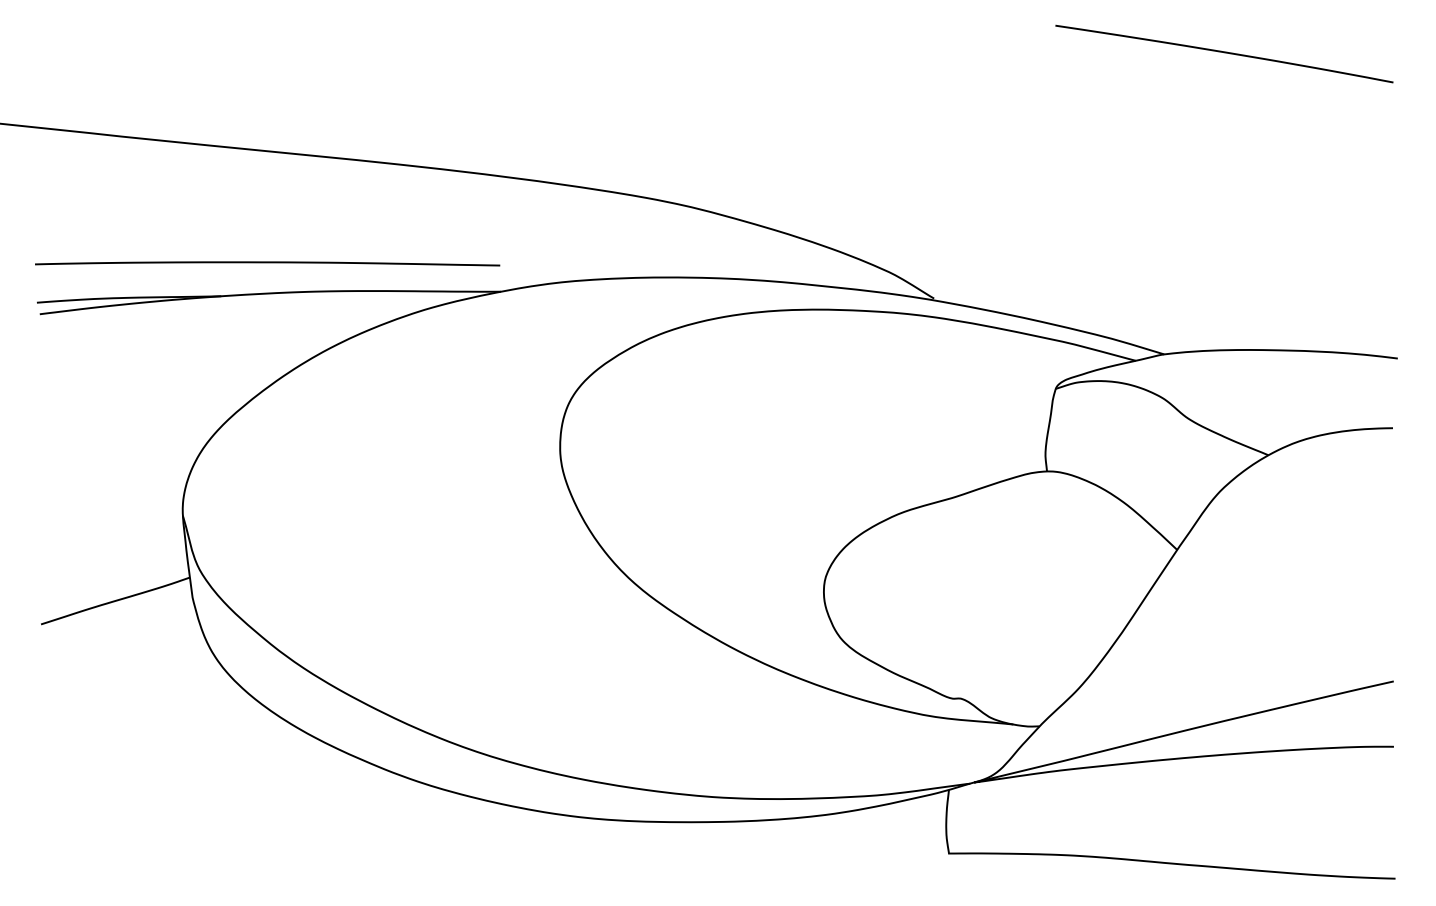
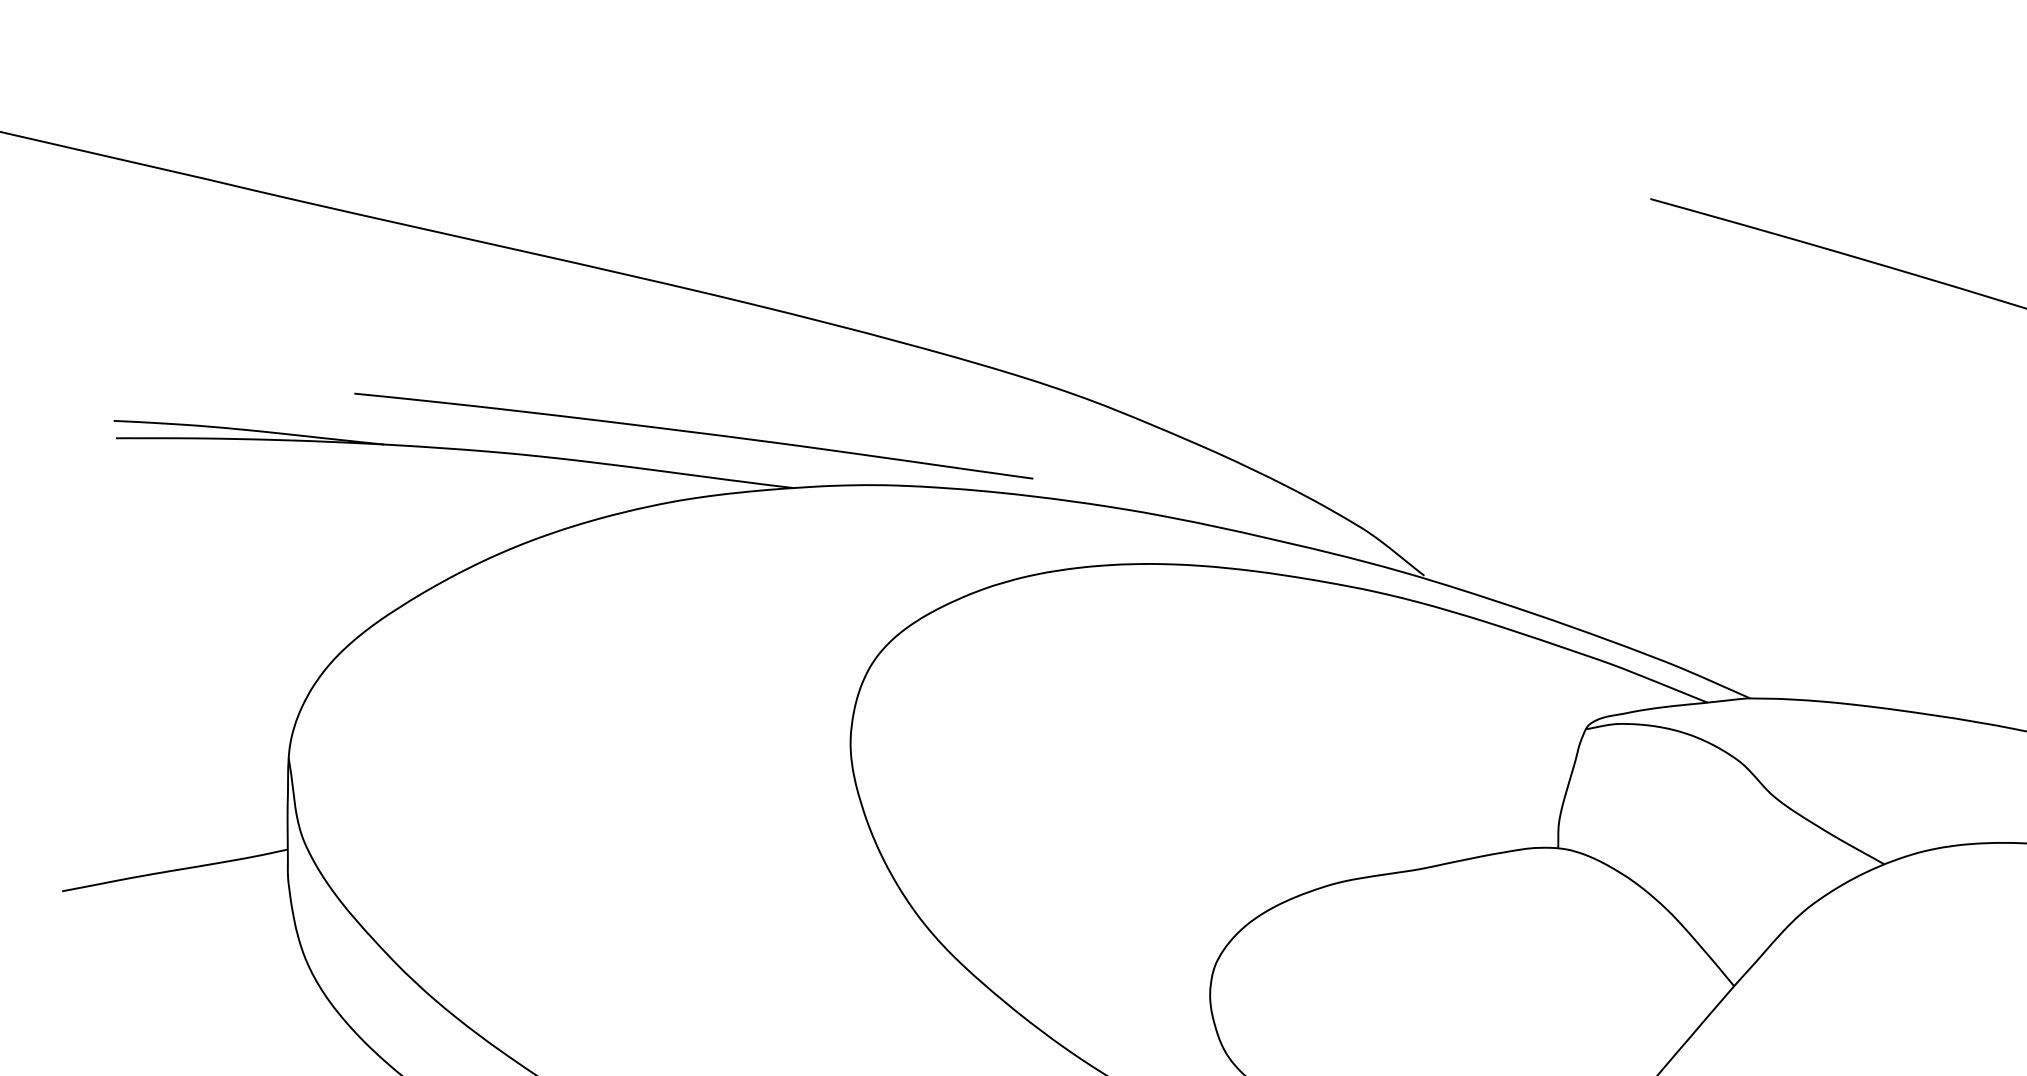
curve: (267, 263) -> (693, 433), moved

